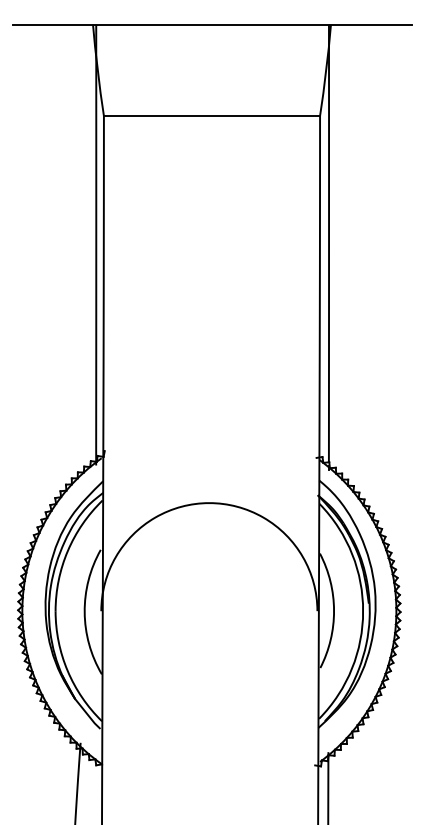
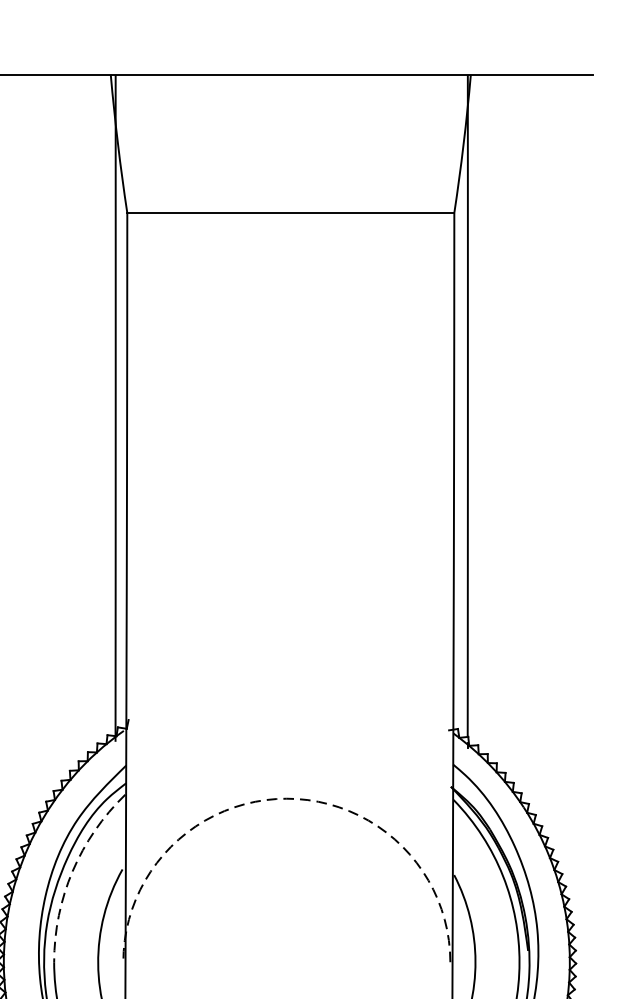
arc: (209, 503) -> (287, 799), solid -> dashed
arc: (67, 551) -> (72, 871), solid -> dashed

